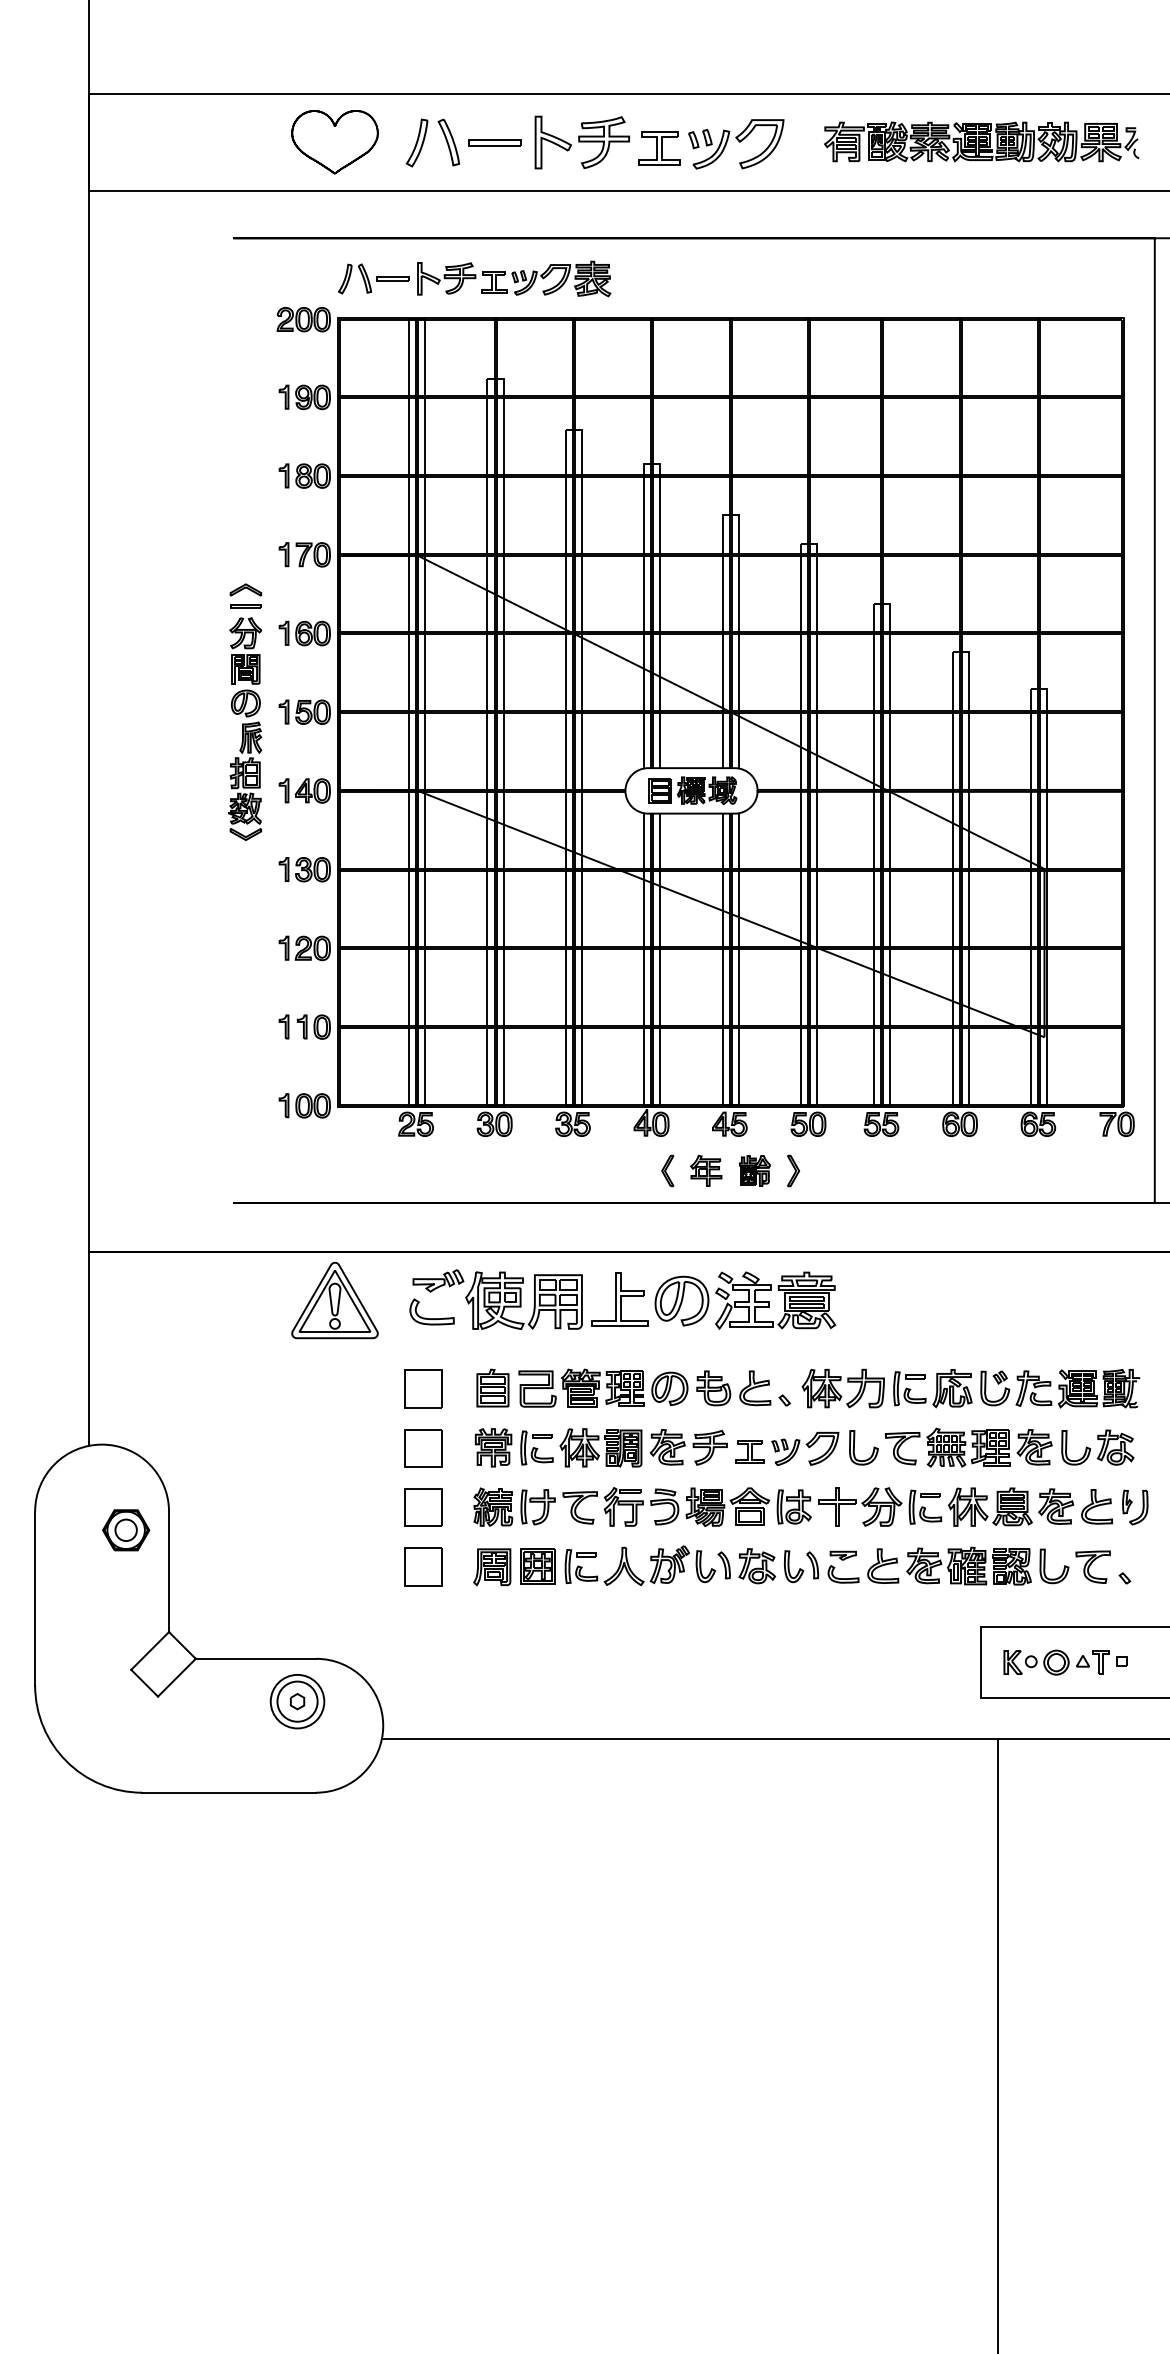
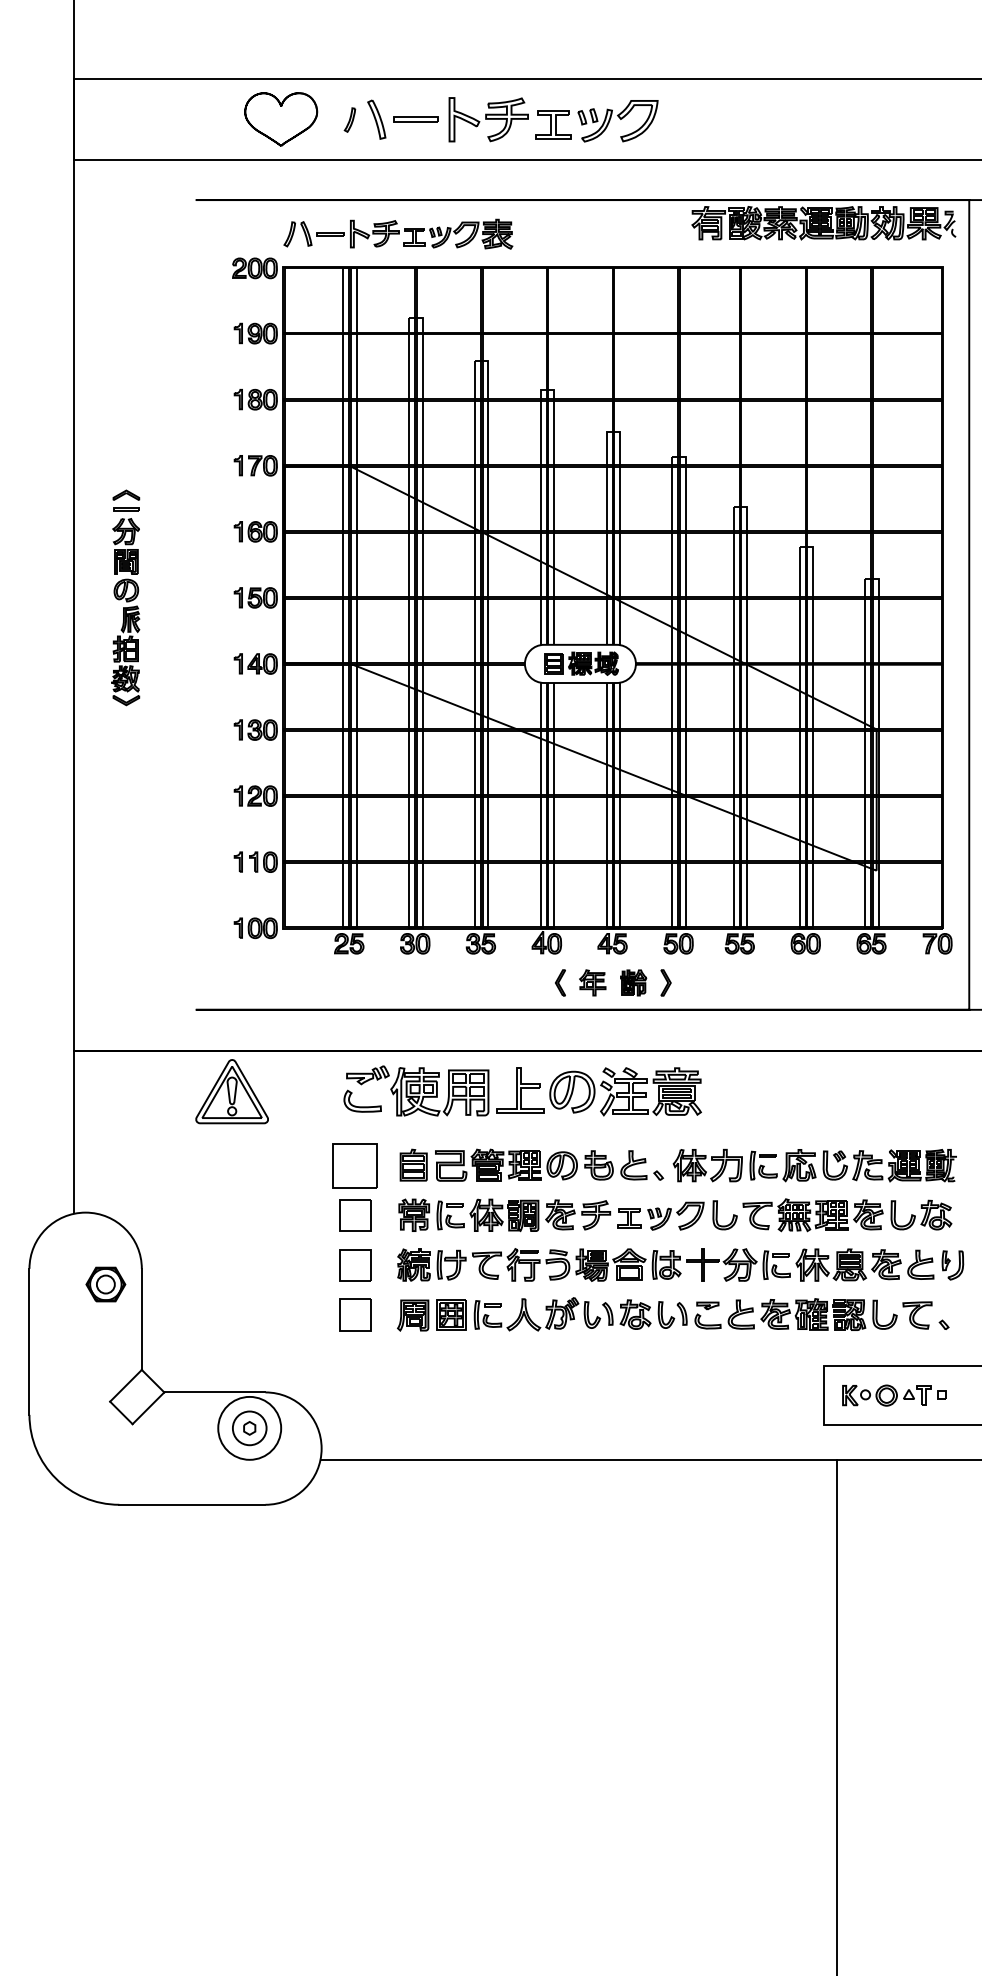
part: (416, 142) -> (349, 119), size x0.6
part: (981, 142) -> (823, 223), moved
part: (244, 711) -> (125, 597), moved
part: (334, 1300) -> (231, 1091), moved
part: (423, 1388) -> (355, 1165), size x1.4
circle: (297, 1700) -> (249, 1427), size x1.4

